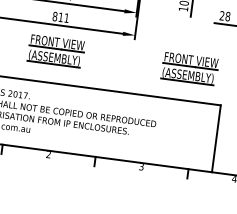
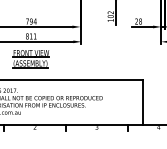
part: (188, 69) -> (119, 59), removed

